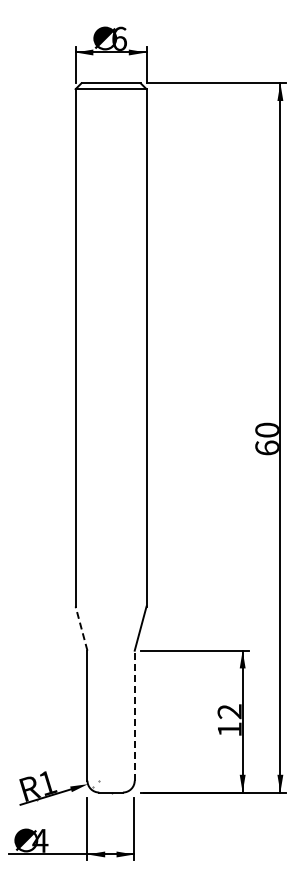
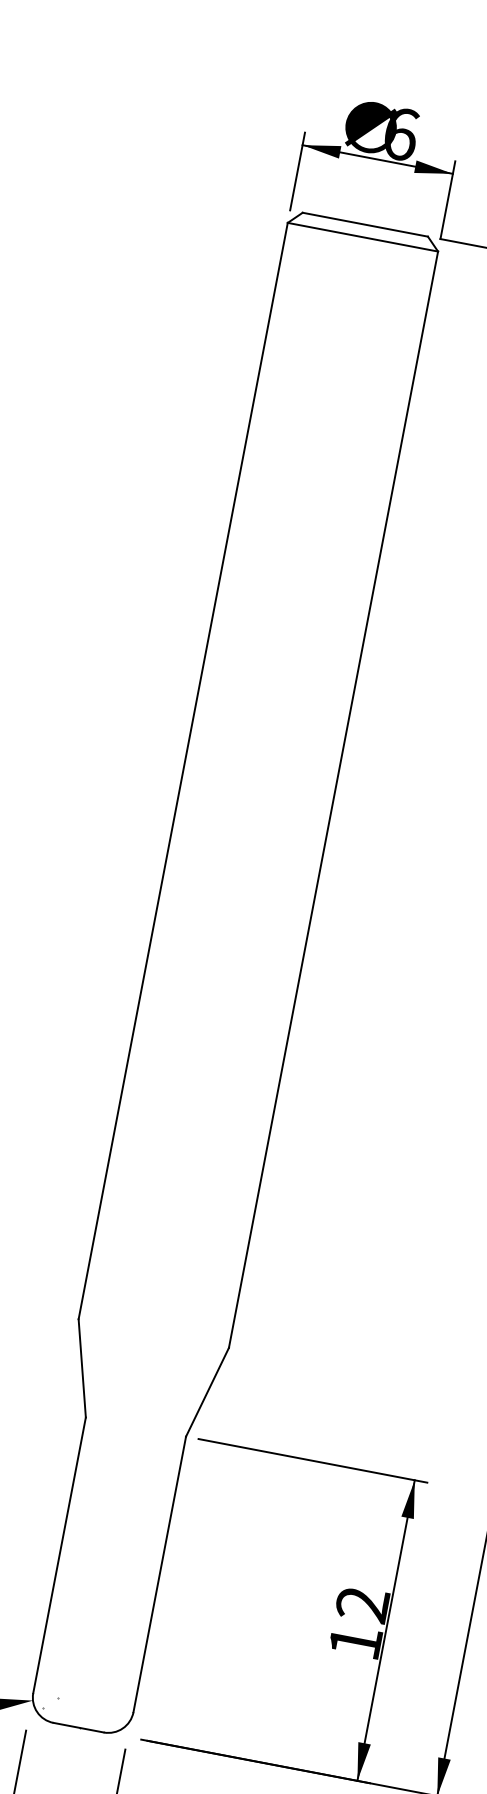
line: (81, 628) -> (82, 1368), dashed -> solid
line: (134, 715) -> (159, 1573), dashed -> solid

